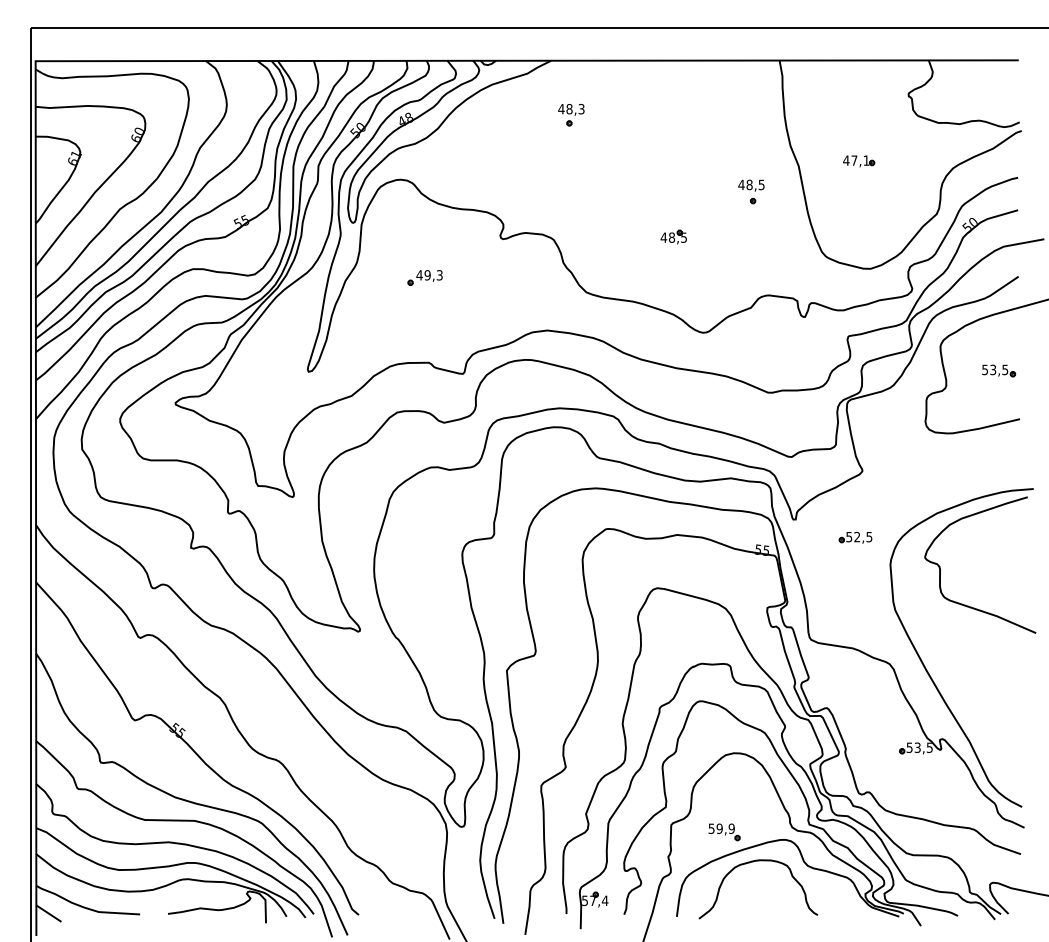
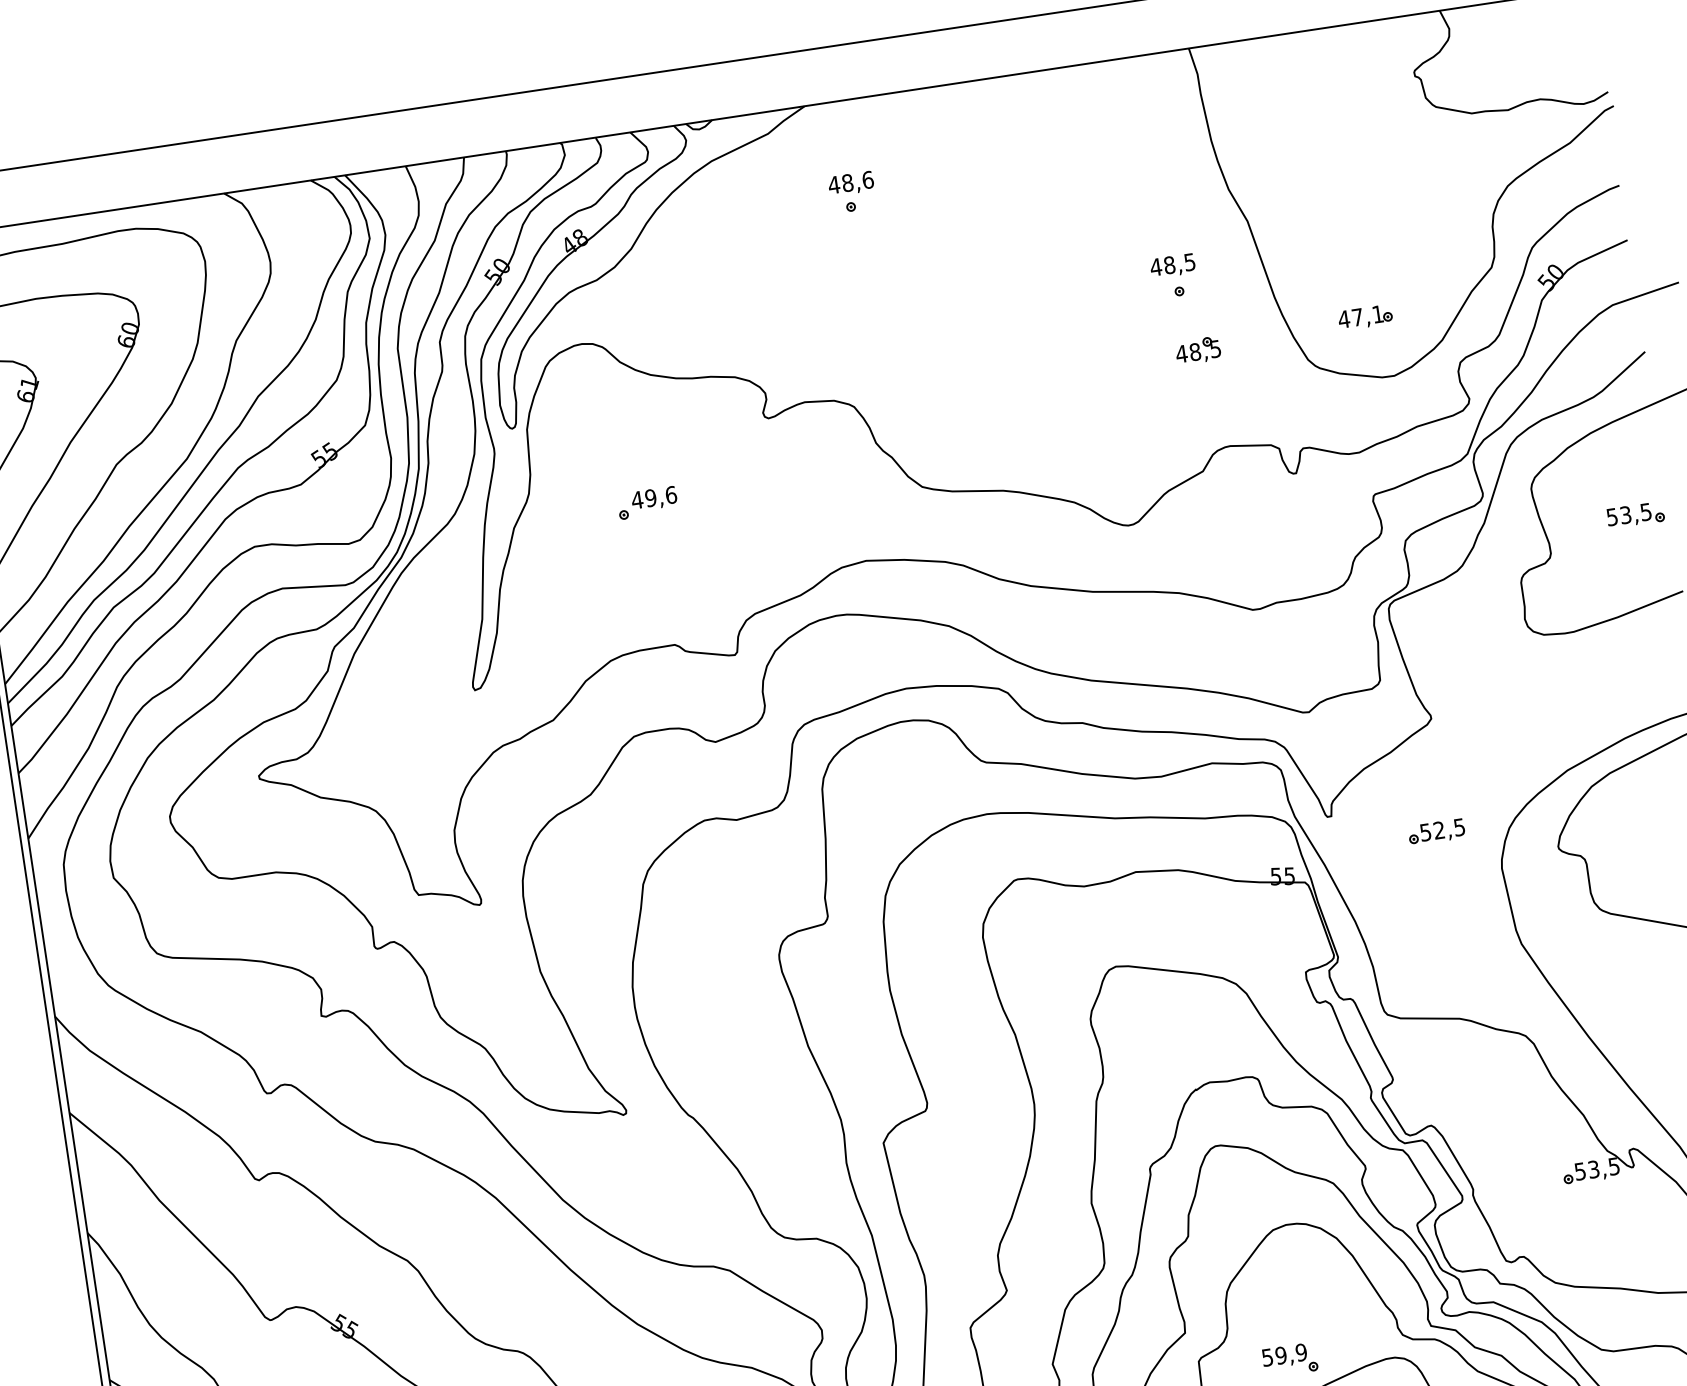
text: (581, 109) -> (867, 180), 48,3 -> 48,6
part: (859, 161) -> (1366, 317), moved
part: (673, 236) -> (1197, 349), moved
text: (439, 275) -> (670, 495), 49,3 -> 49,6

